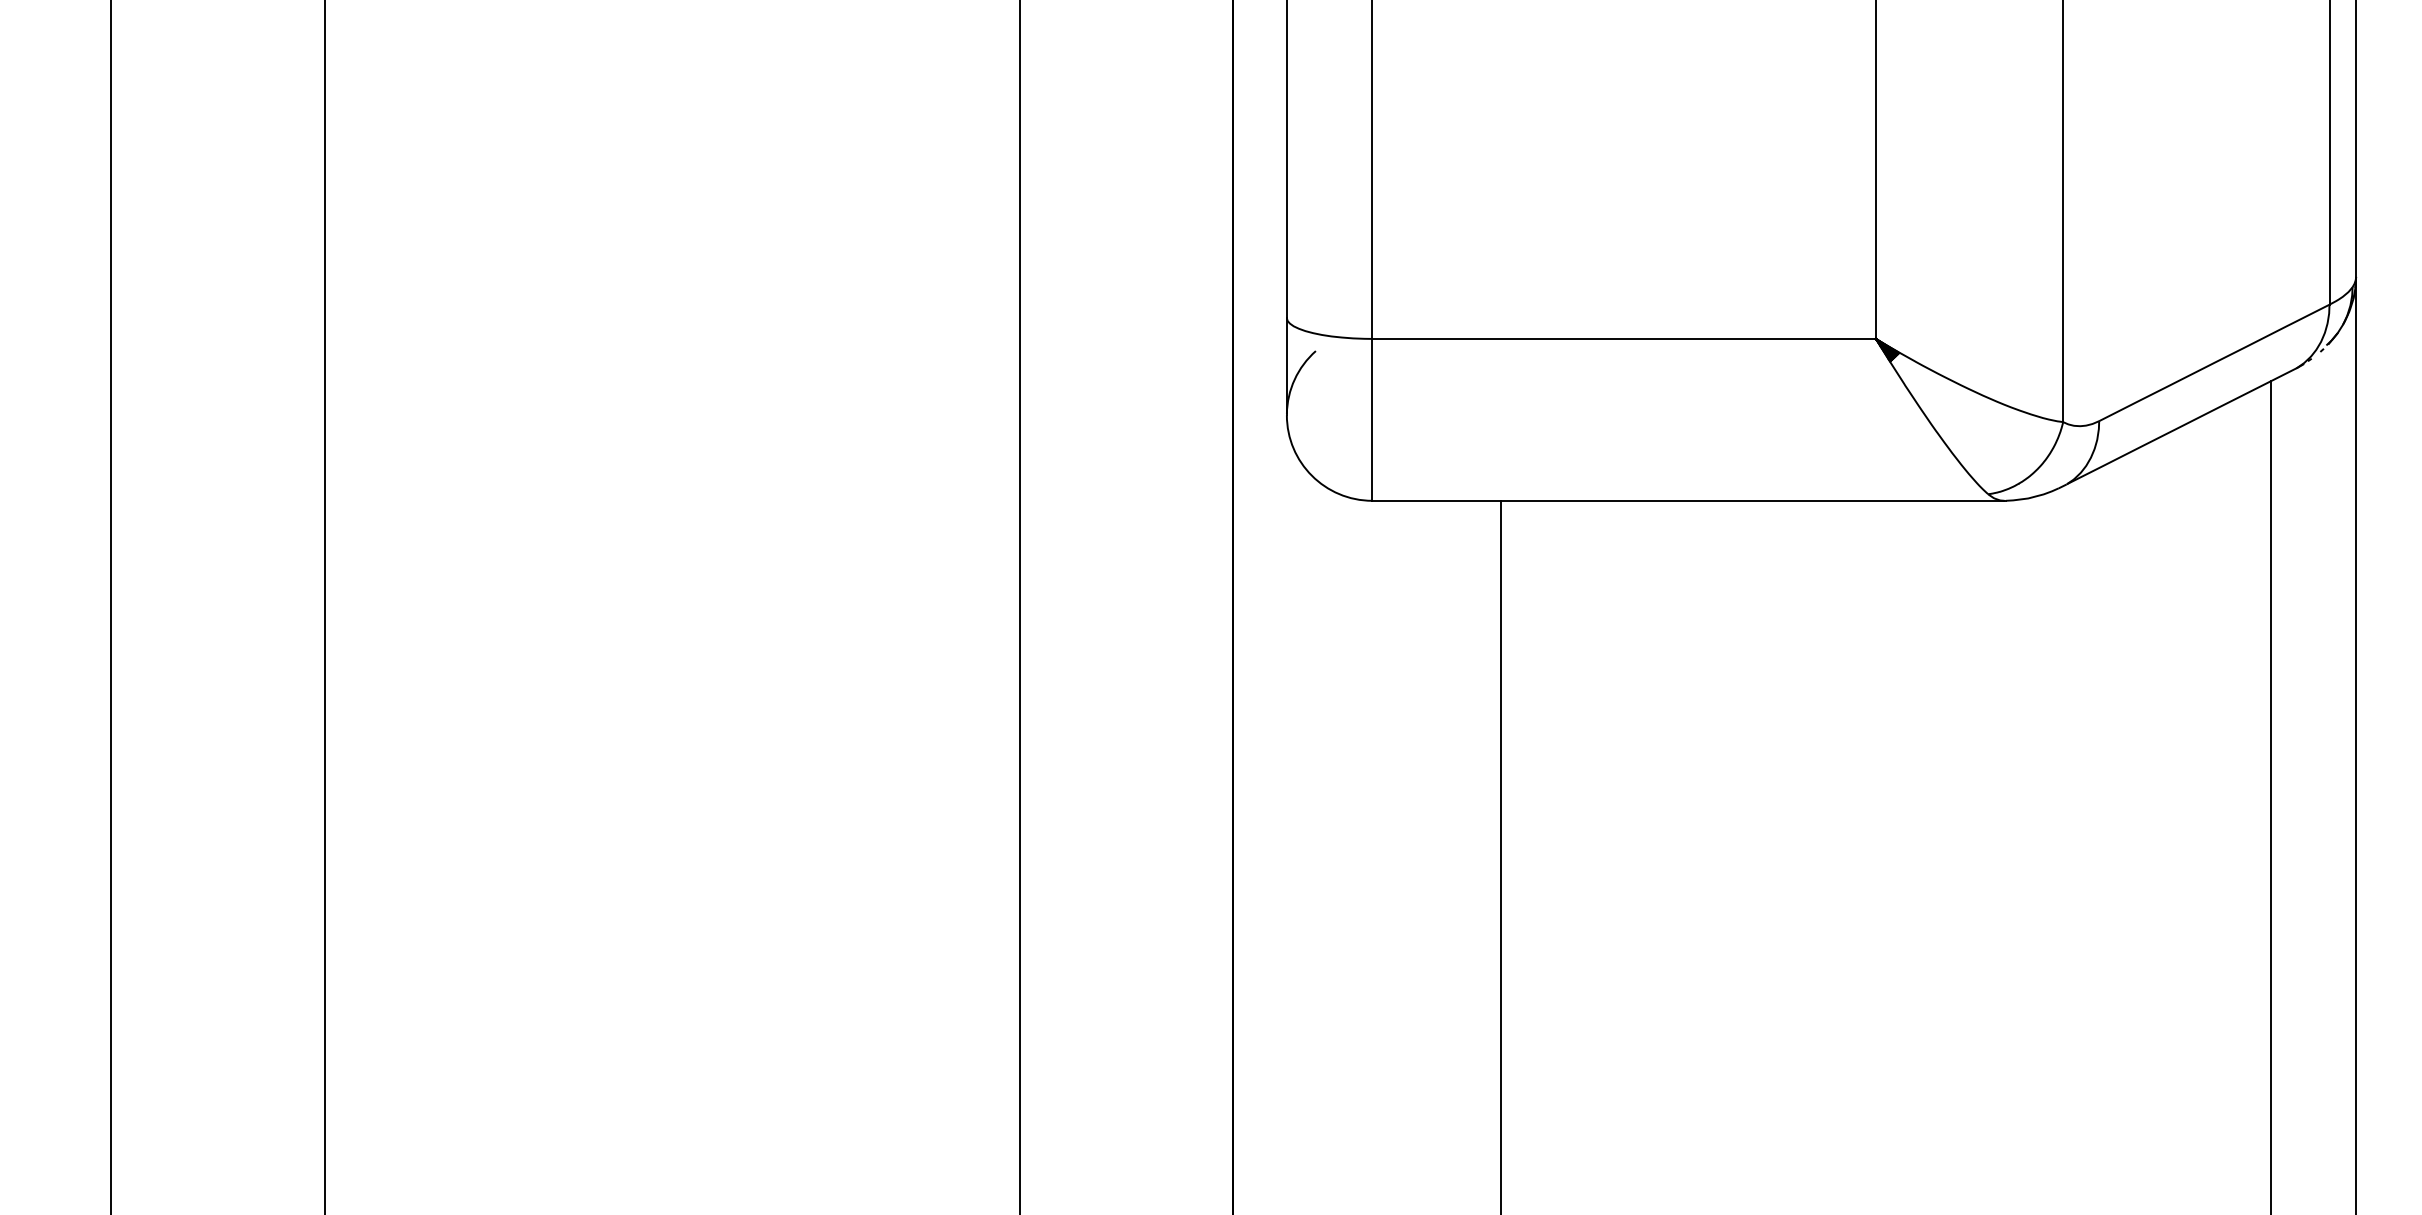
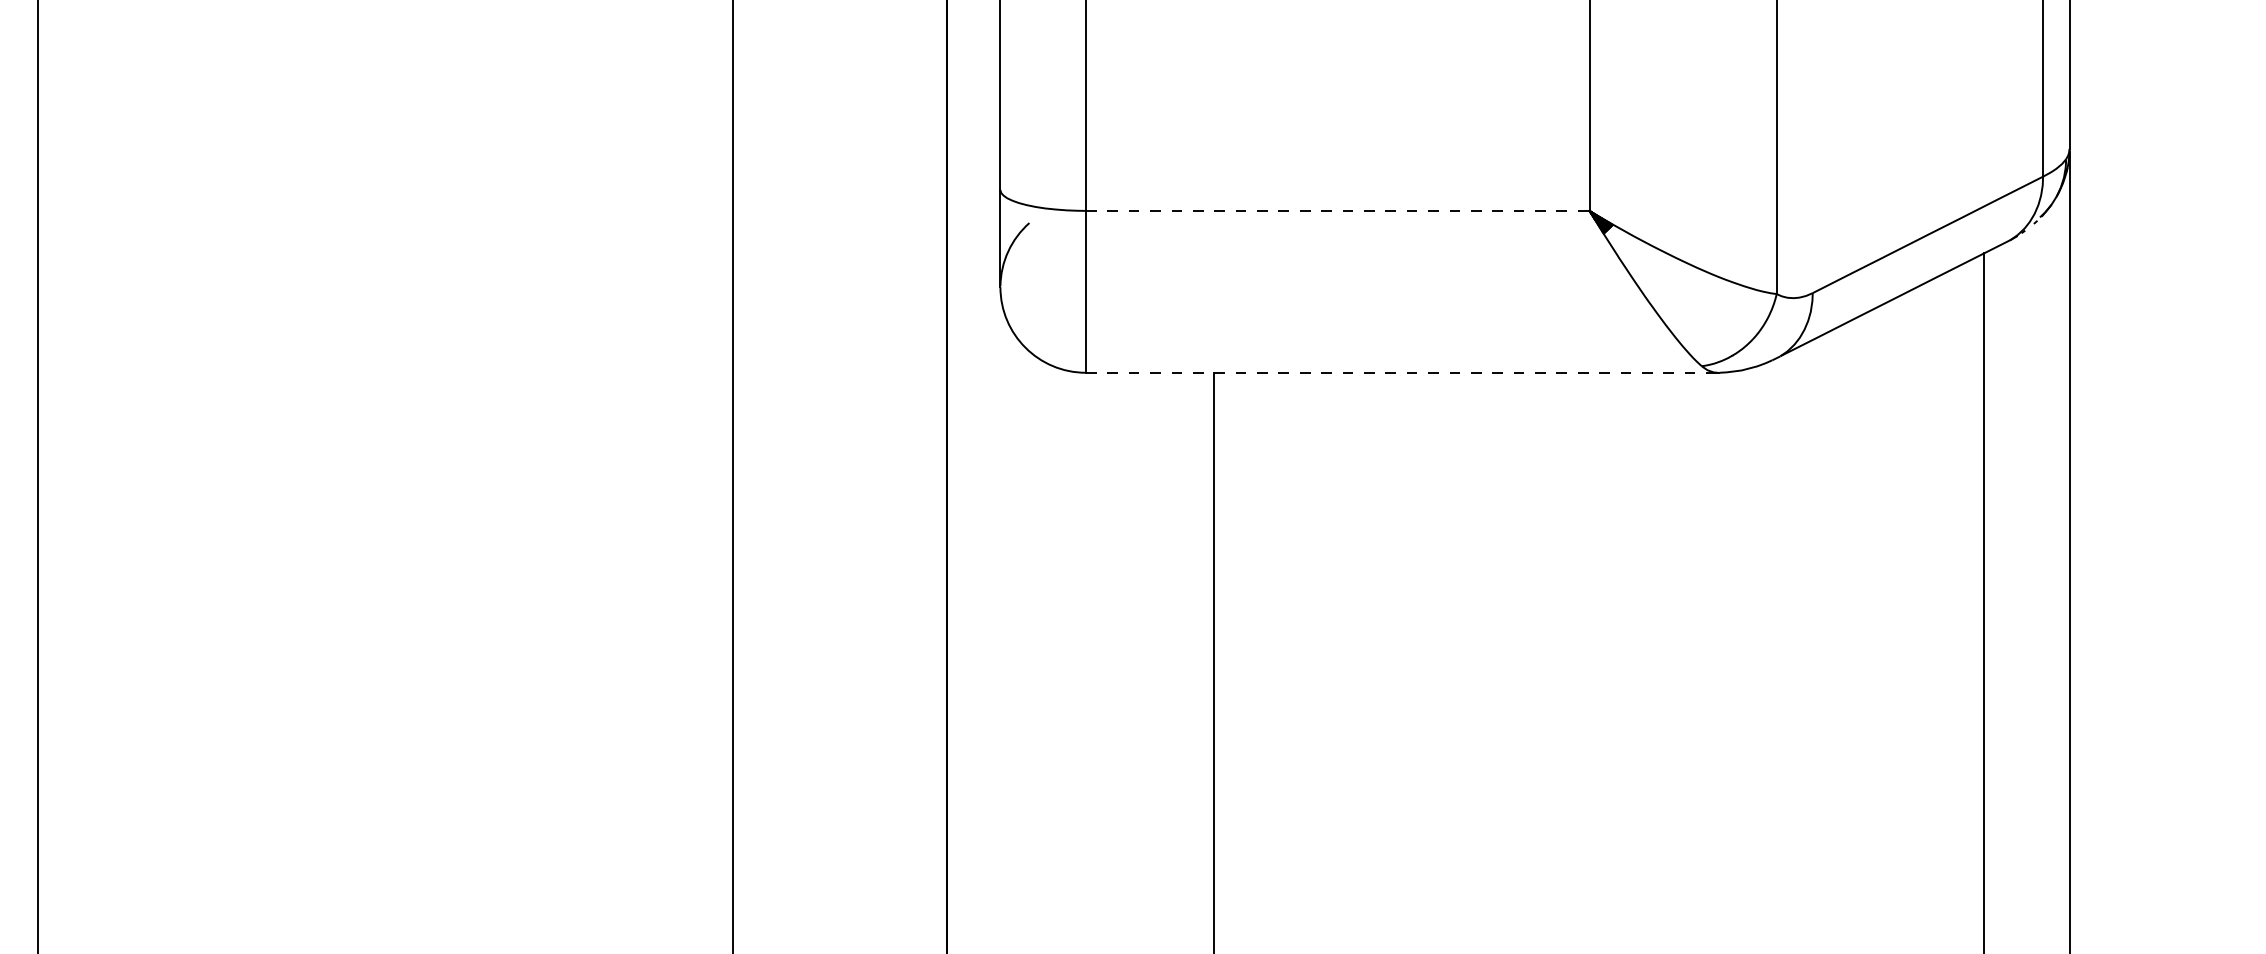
line: (1624, 338) -> (1338, 210), solid -> dashed
line: (1688, 500) -> (1402, 372), solid -> dashed

